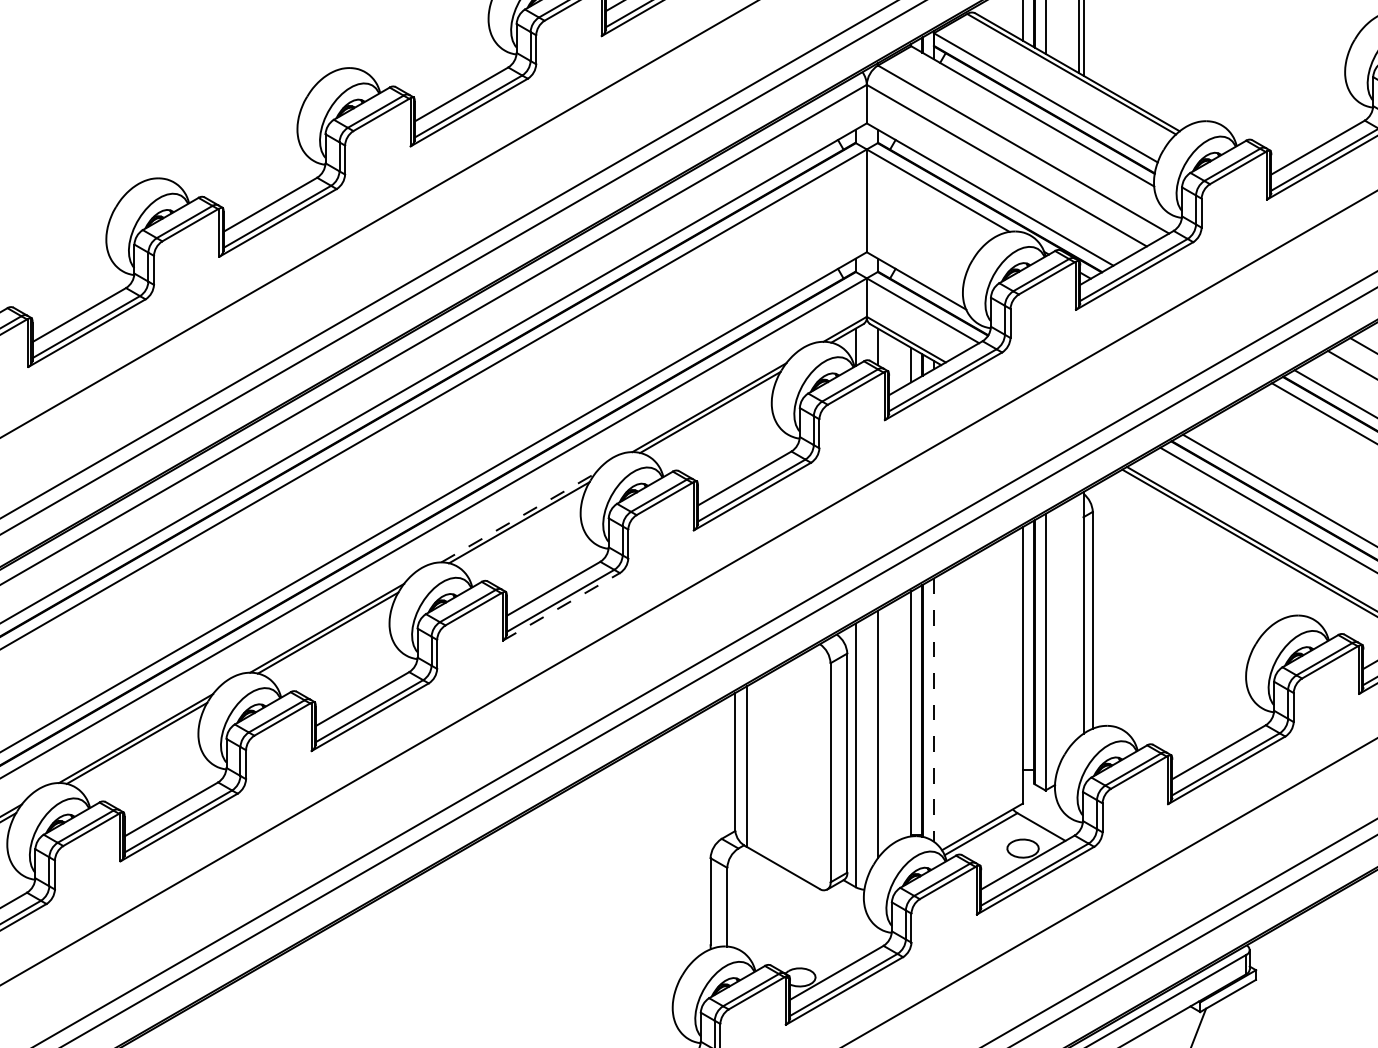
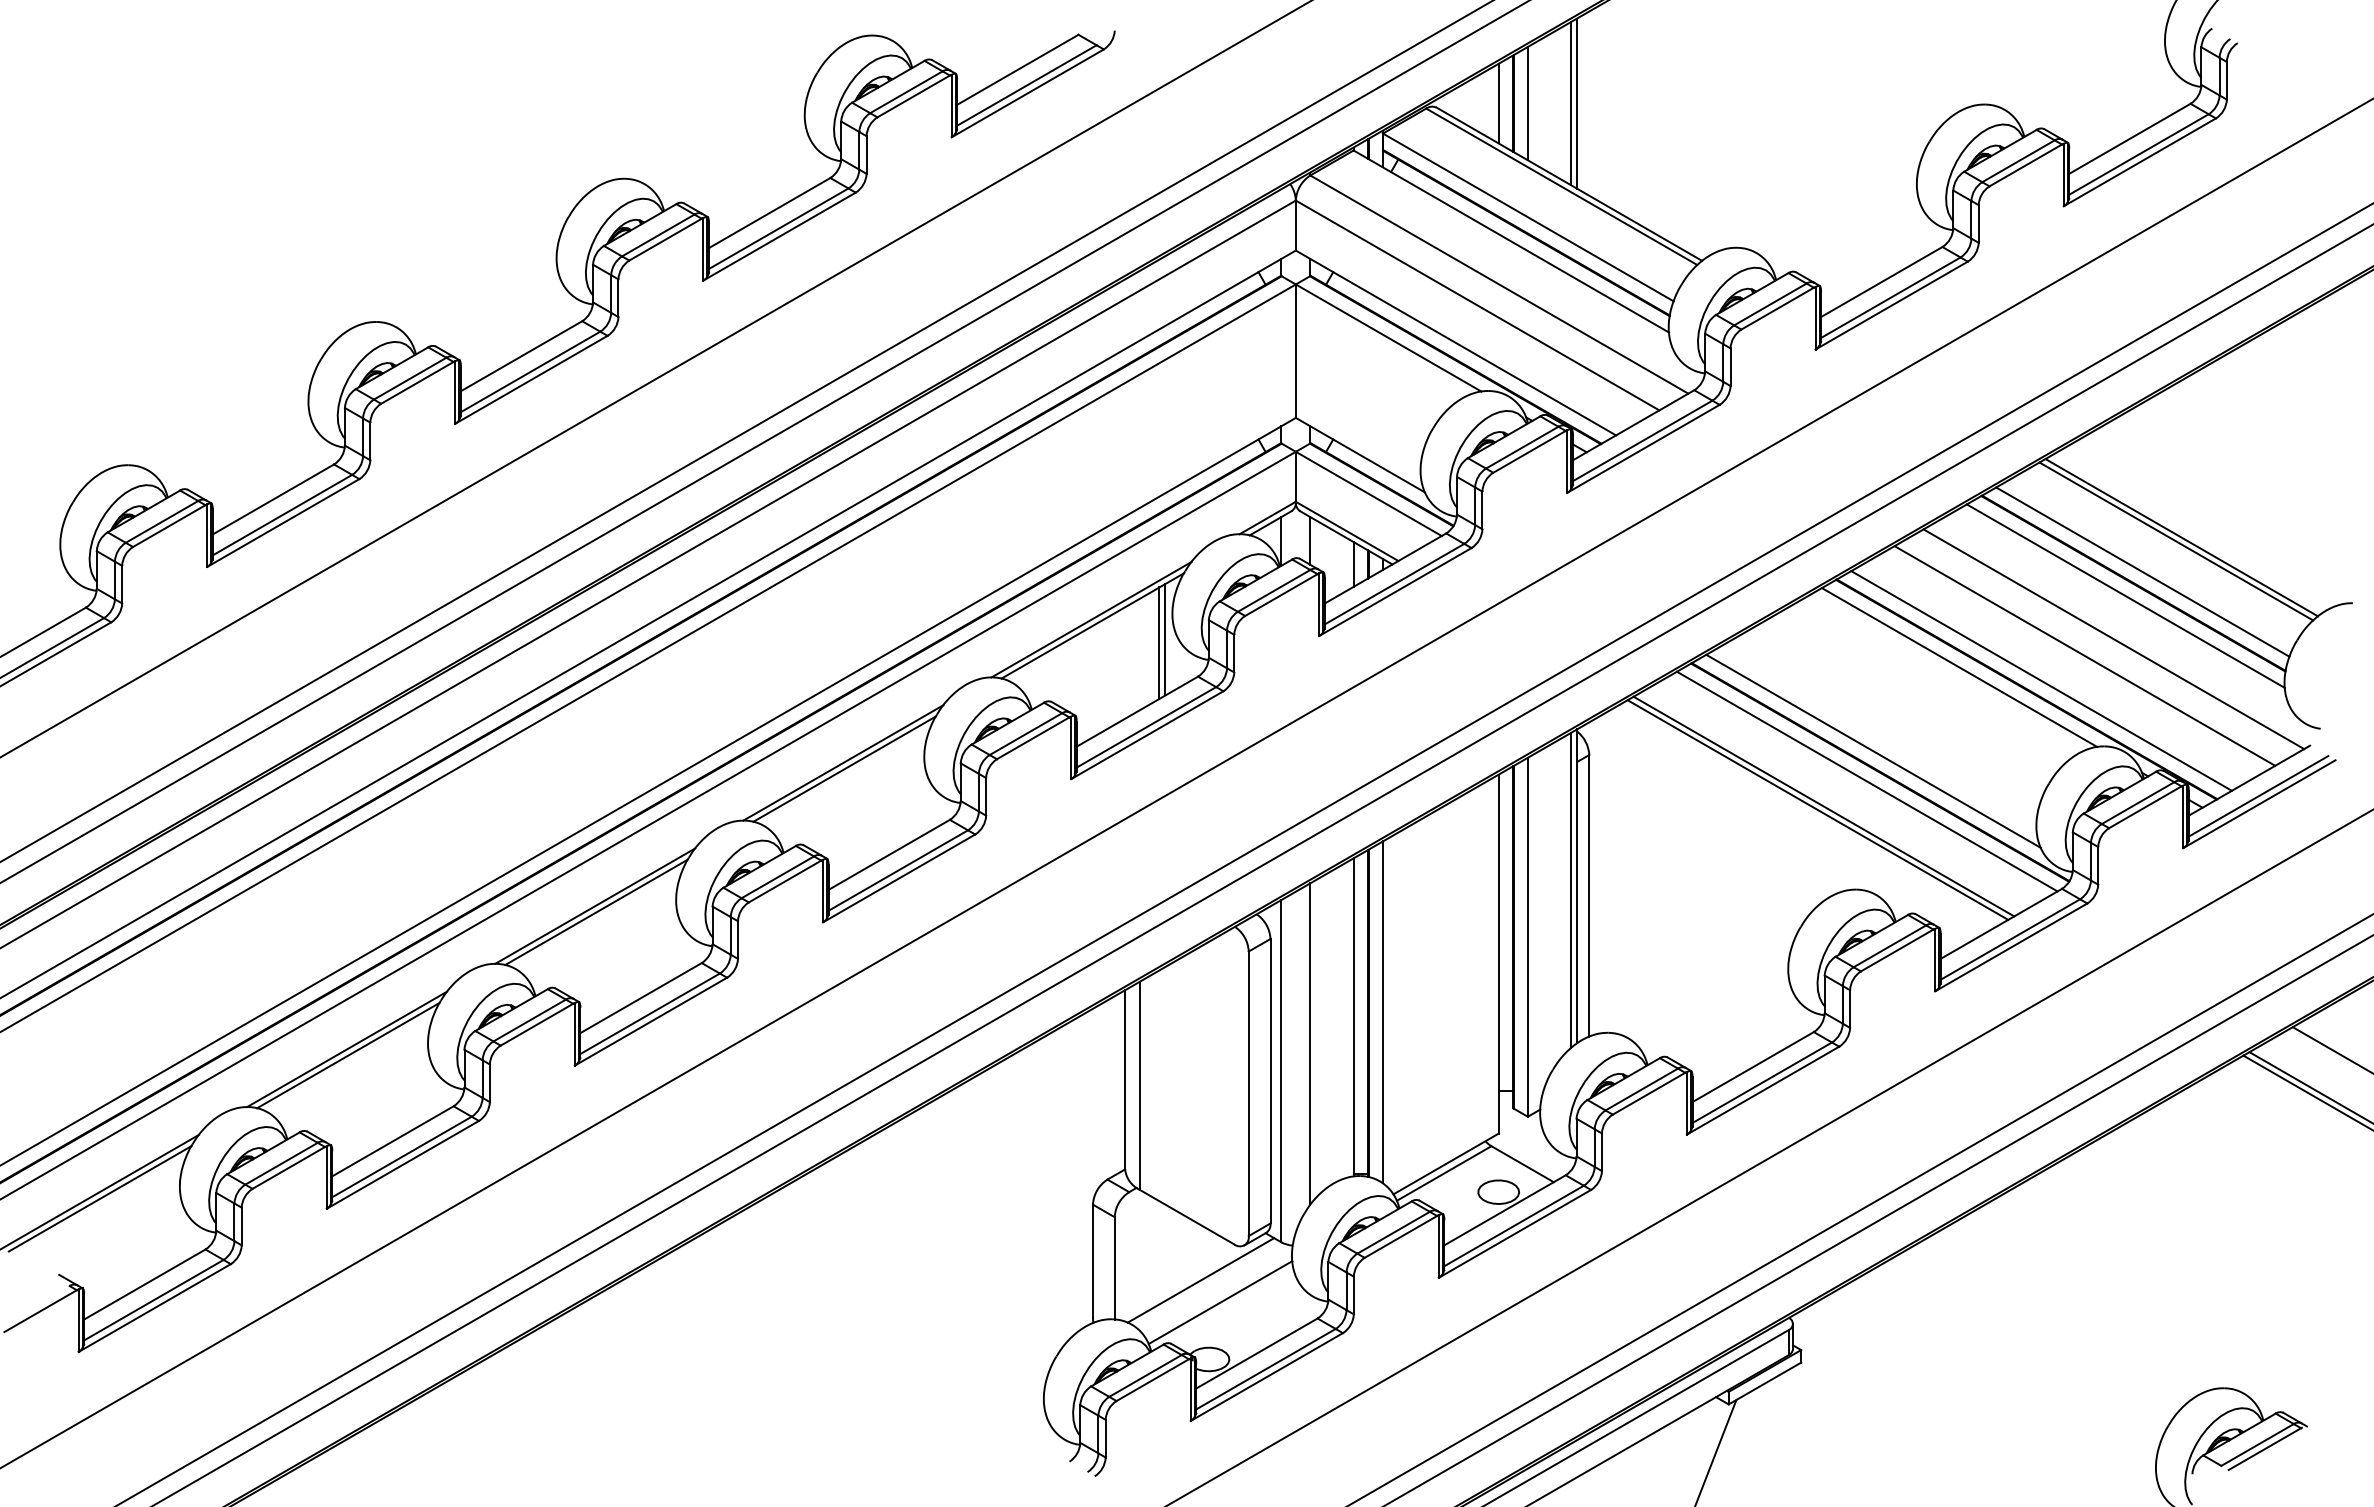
line: (766, 422) -> (1165, 639), added
line: (761, 425) -> (1159, 642), added
line: (518, 517) -> (843, 762), dashed -> solid
line: (561, 606) -> (899, 878), dashed -> solid
line: (1079, 615) -> (1571, 889), added
line: (933, 710) -> (1382, 1012), dashed -> solid
line: (793, 916) -> (1200, 1280), added
line: (808, 933) -> (1220, 1302), added

